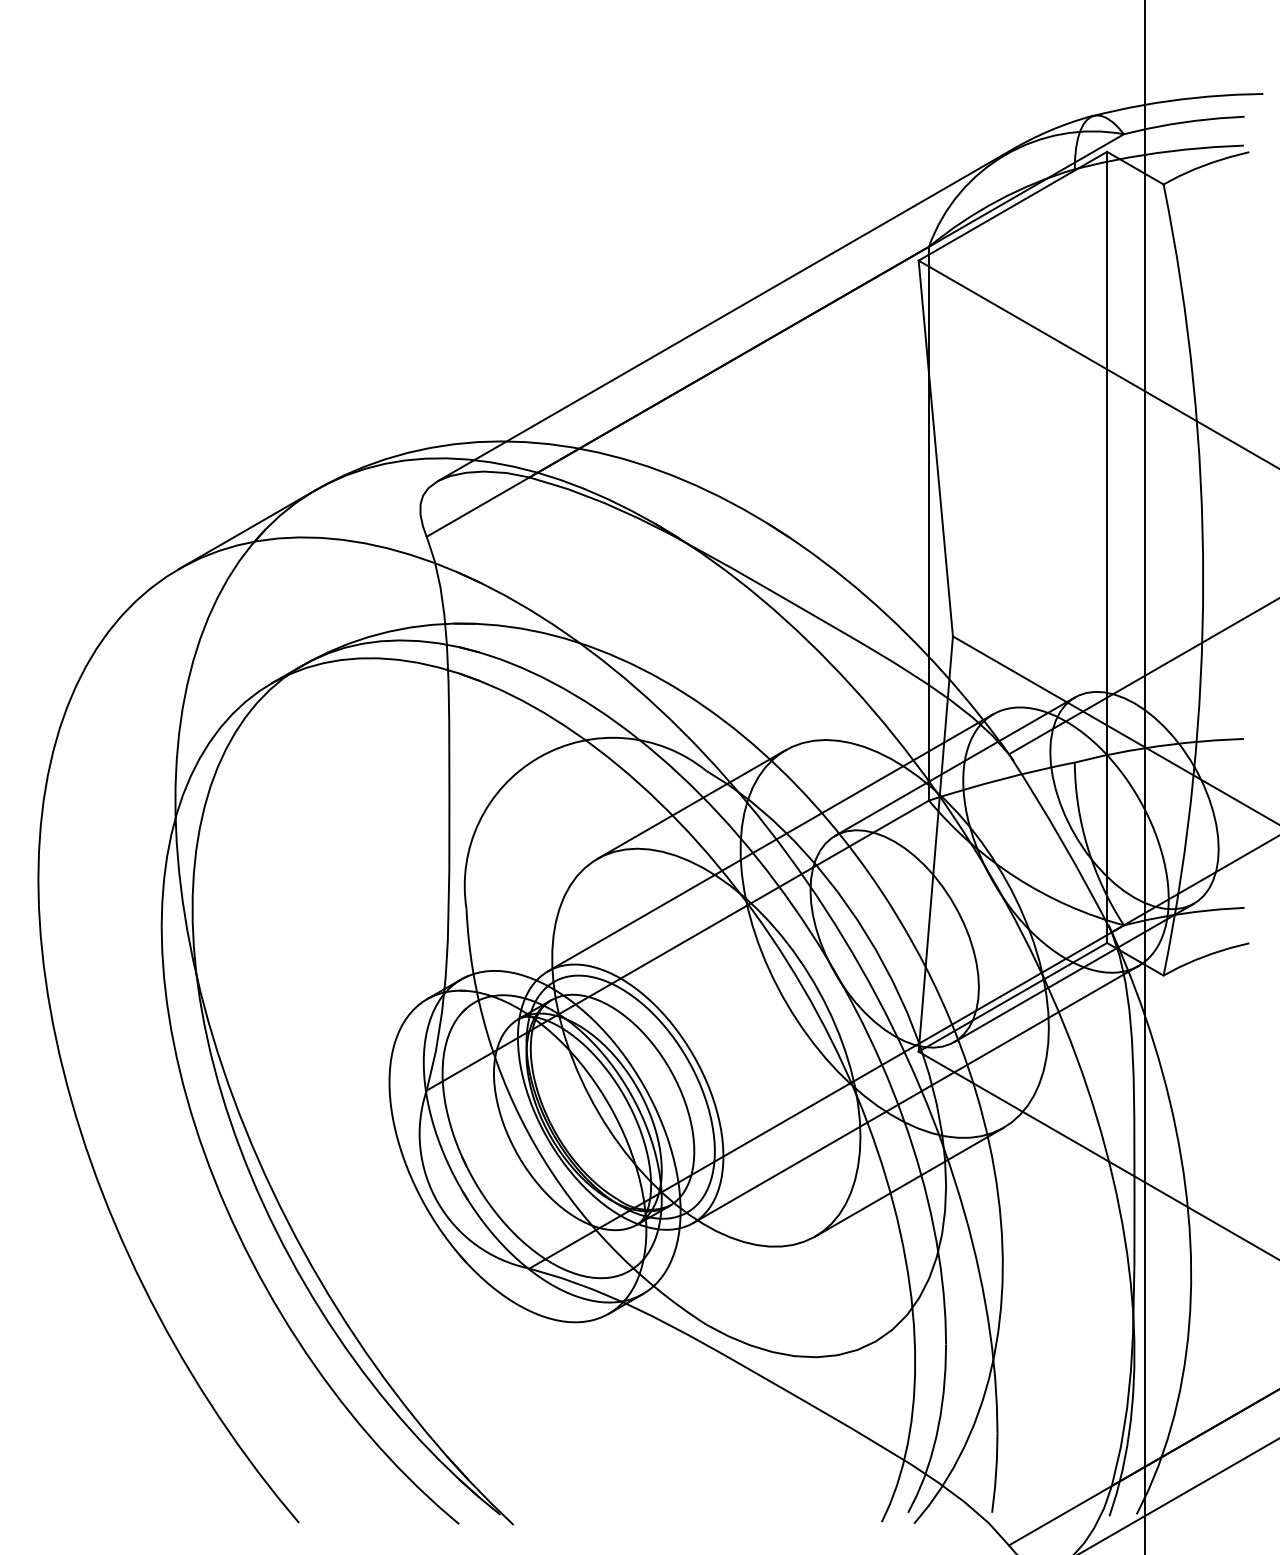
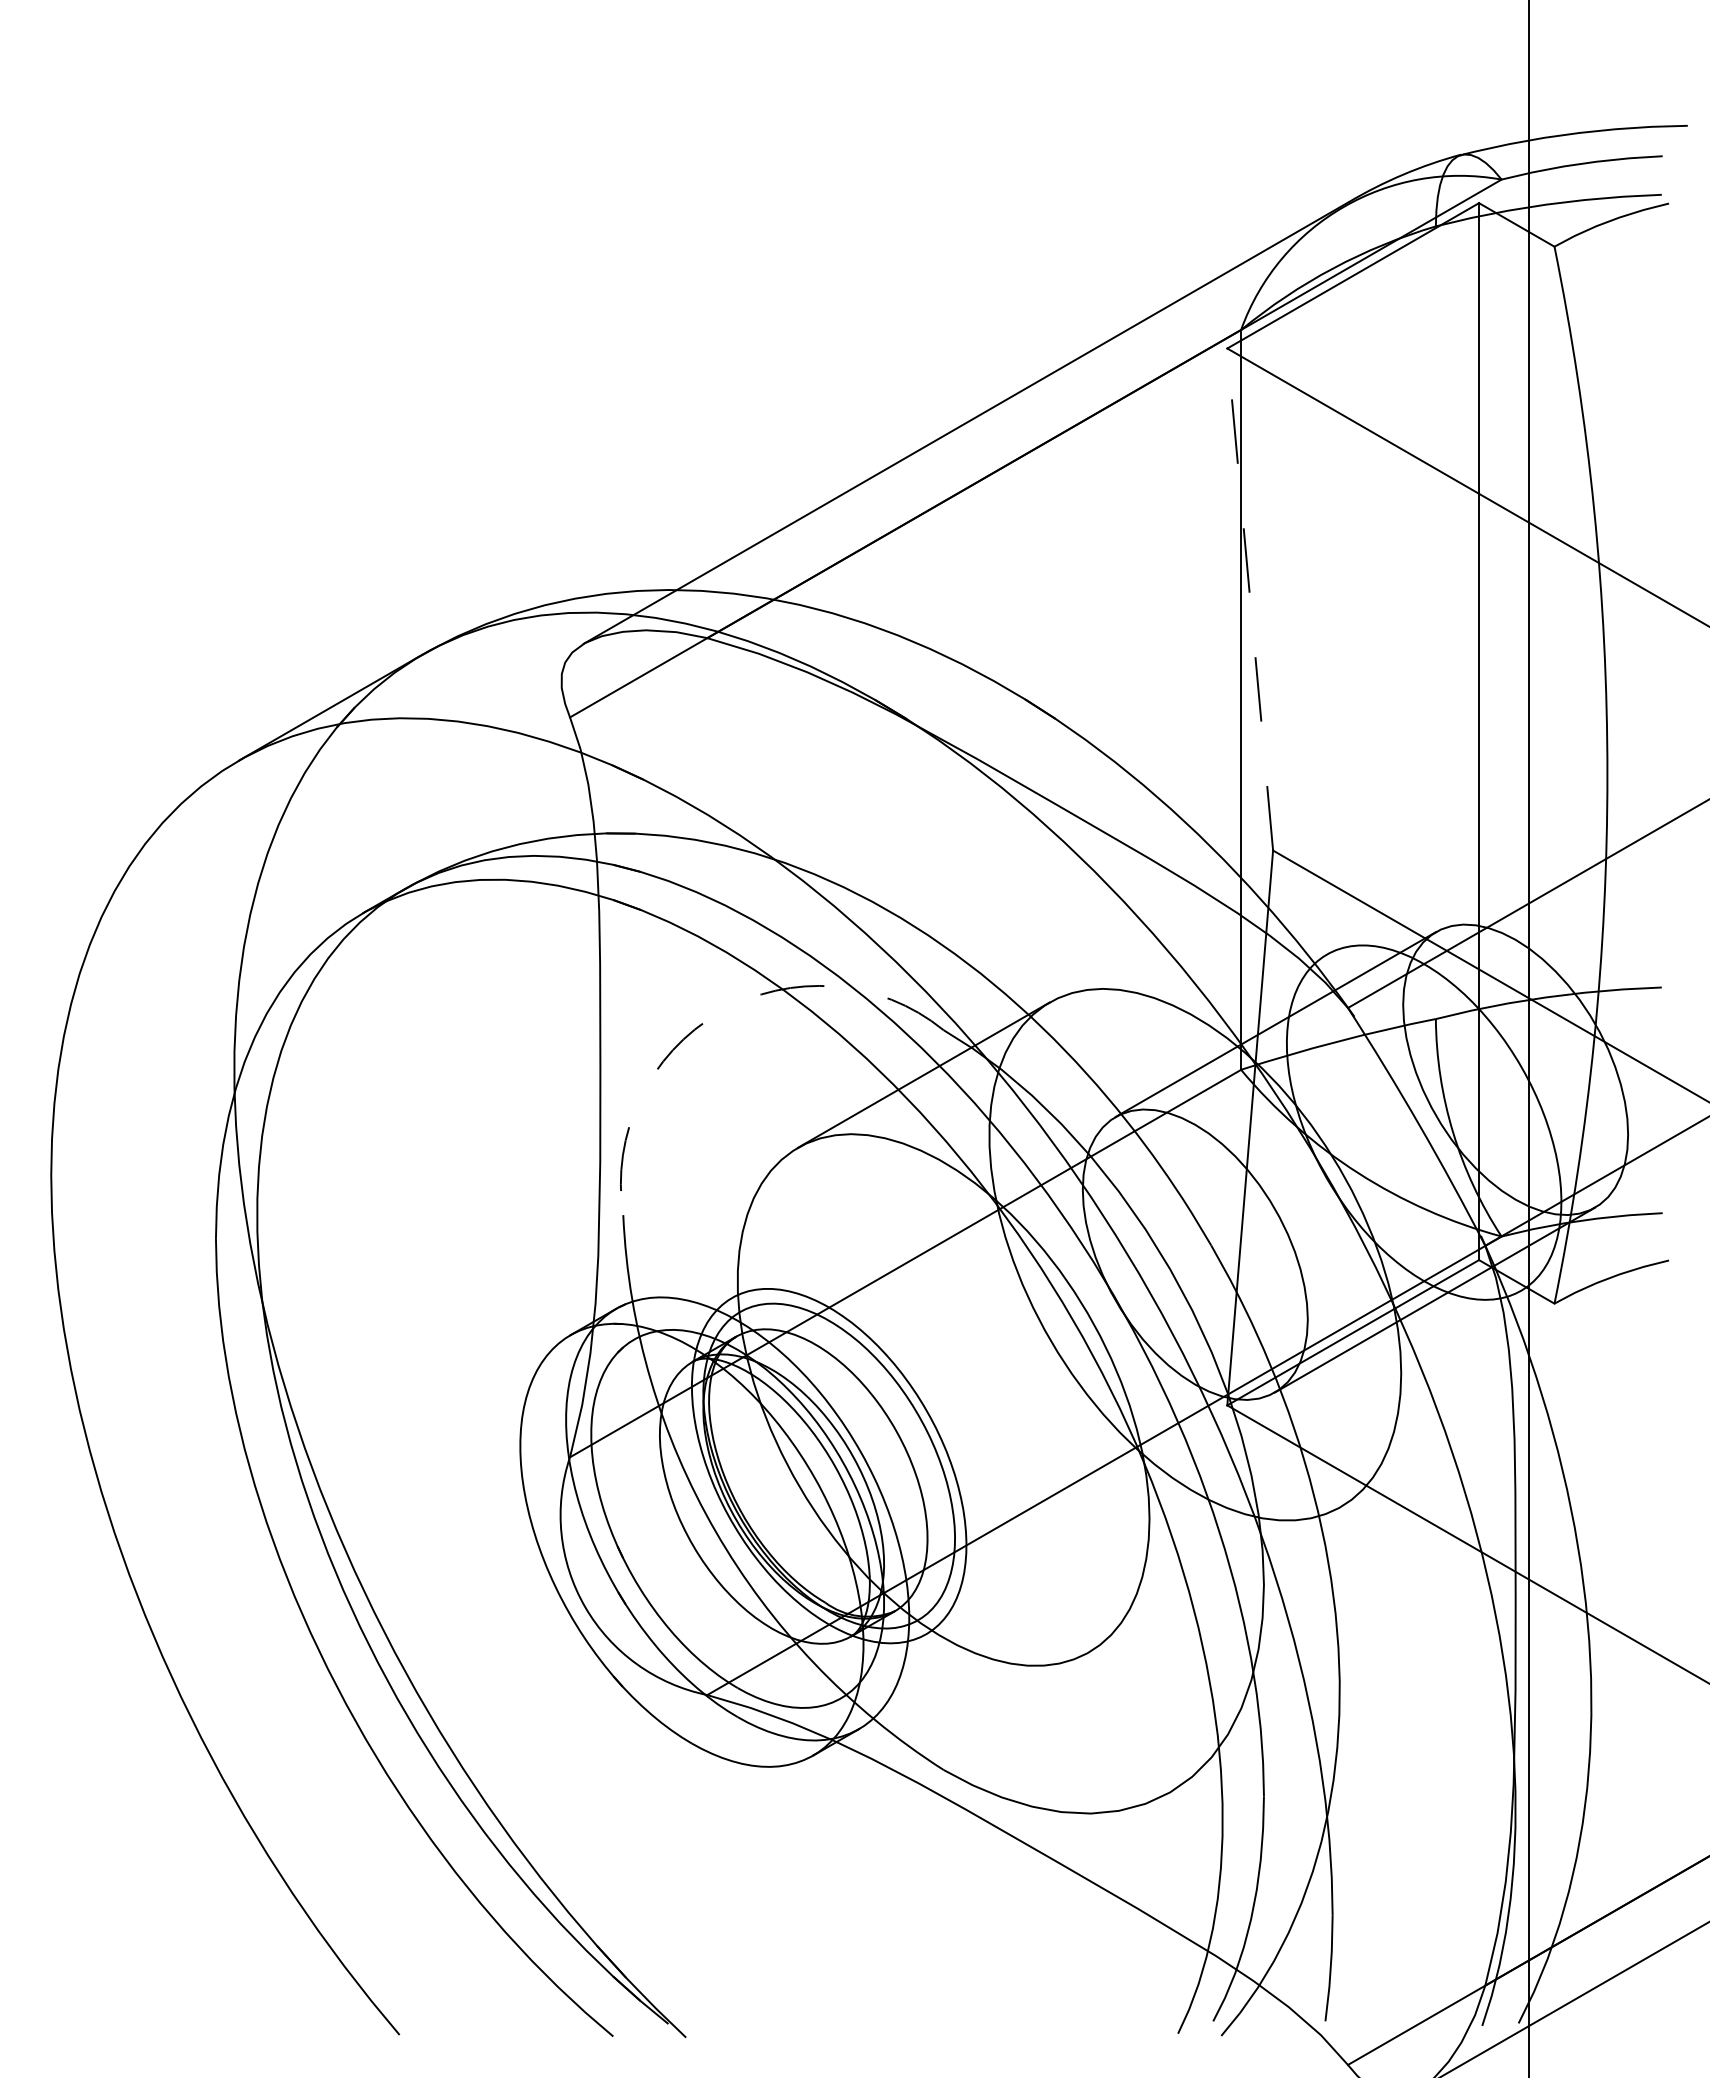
line: (936, 448) -> (1250, 599), solid -> dashed
arc: (538, 757) -> (719, 1012), solid -> dashed
line: (770, 842) -> (1029, 1125), removed
line: (915, 1094) -> (1223, 1462), removed
line: (909, 1182) -> (1214, 1579), removed

